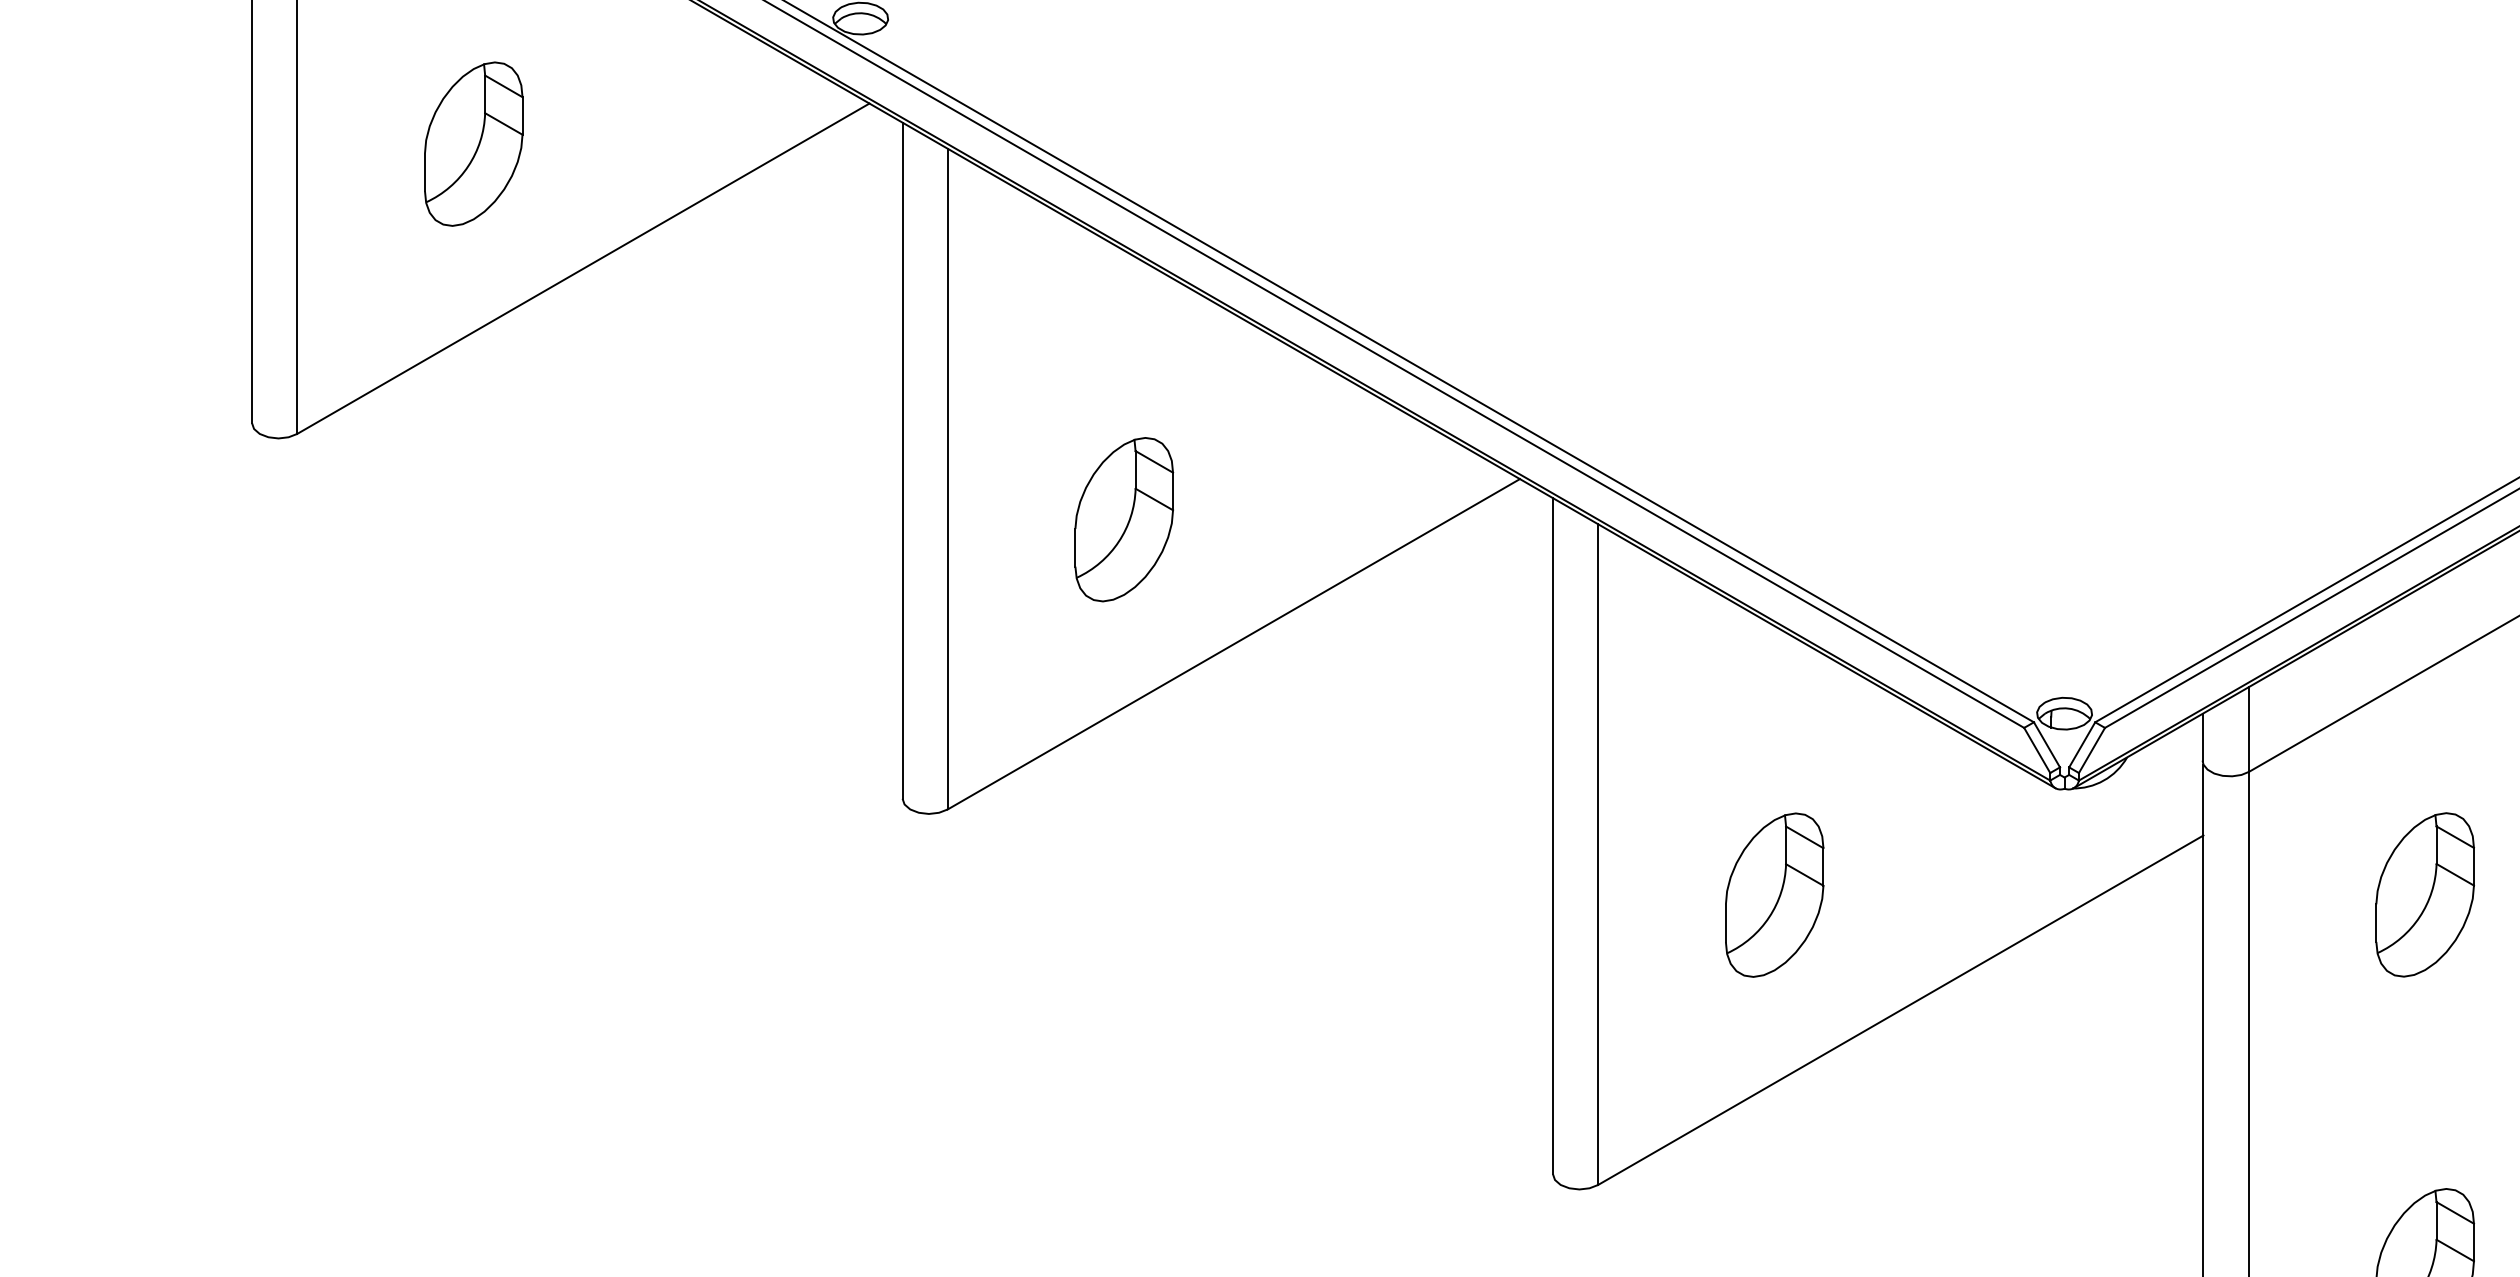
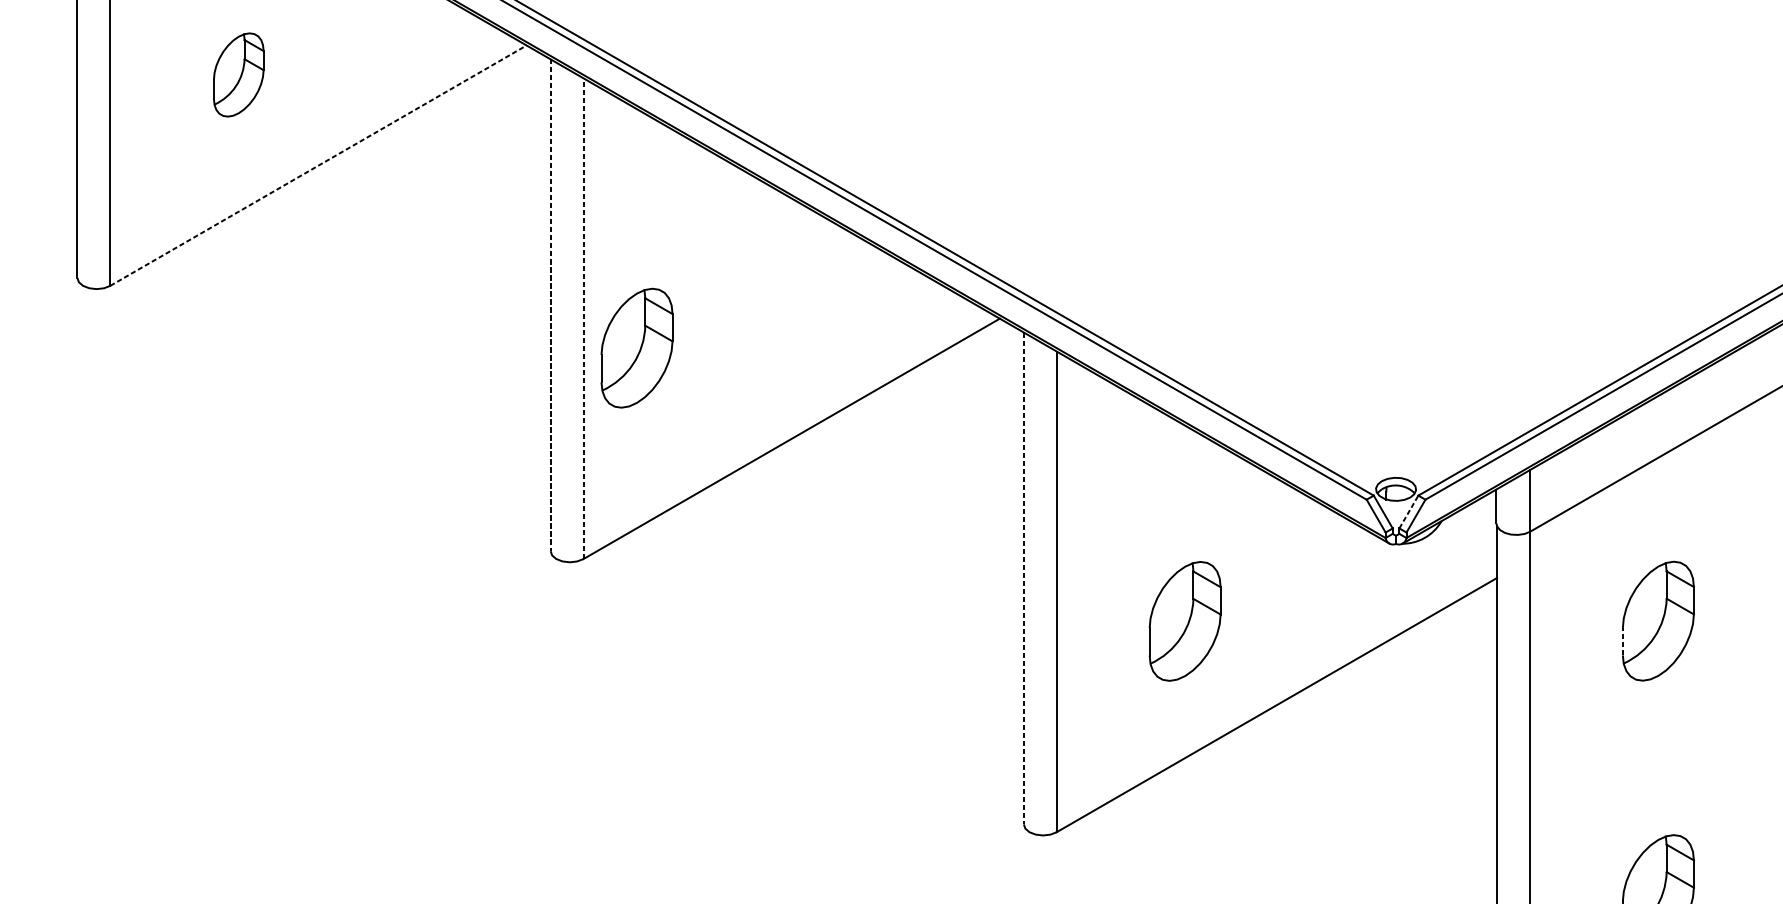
part: (473, 143) -> (238, 74), size x0.7
line: (583, 268) -> (318, 165), solid -> dashed
line: (902, 461) -> (550, 305), solid -> dashed
line: (947, 478) -> (583, 318), solid -> dashed
part: (1124, 519) -> (637, 348), moved
line: (2082, 744) -> (1409, 511), solid -> dashed
line: (1552, 836) -> (1023, 578), solid -> dashed
line: (2376, 923) -> (1622, 642), solid -> dashed

